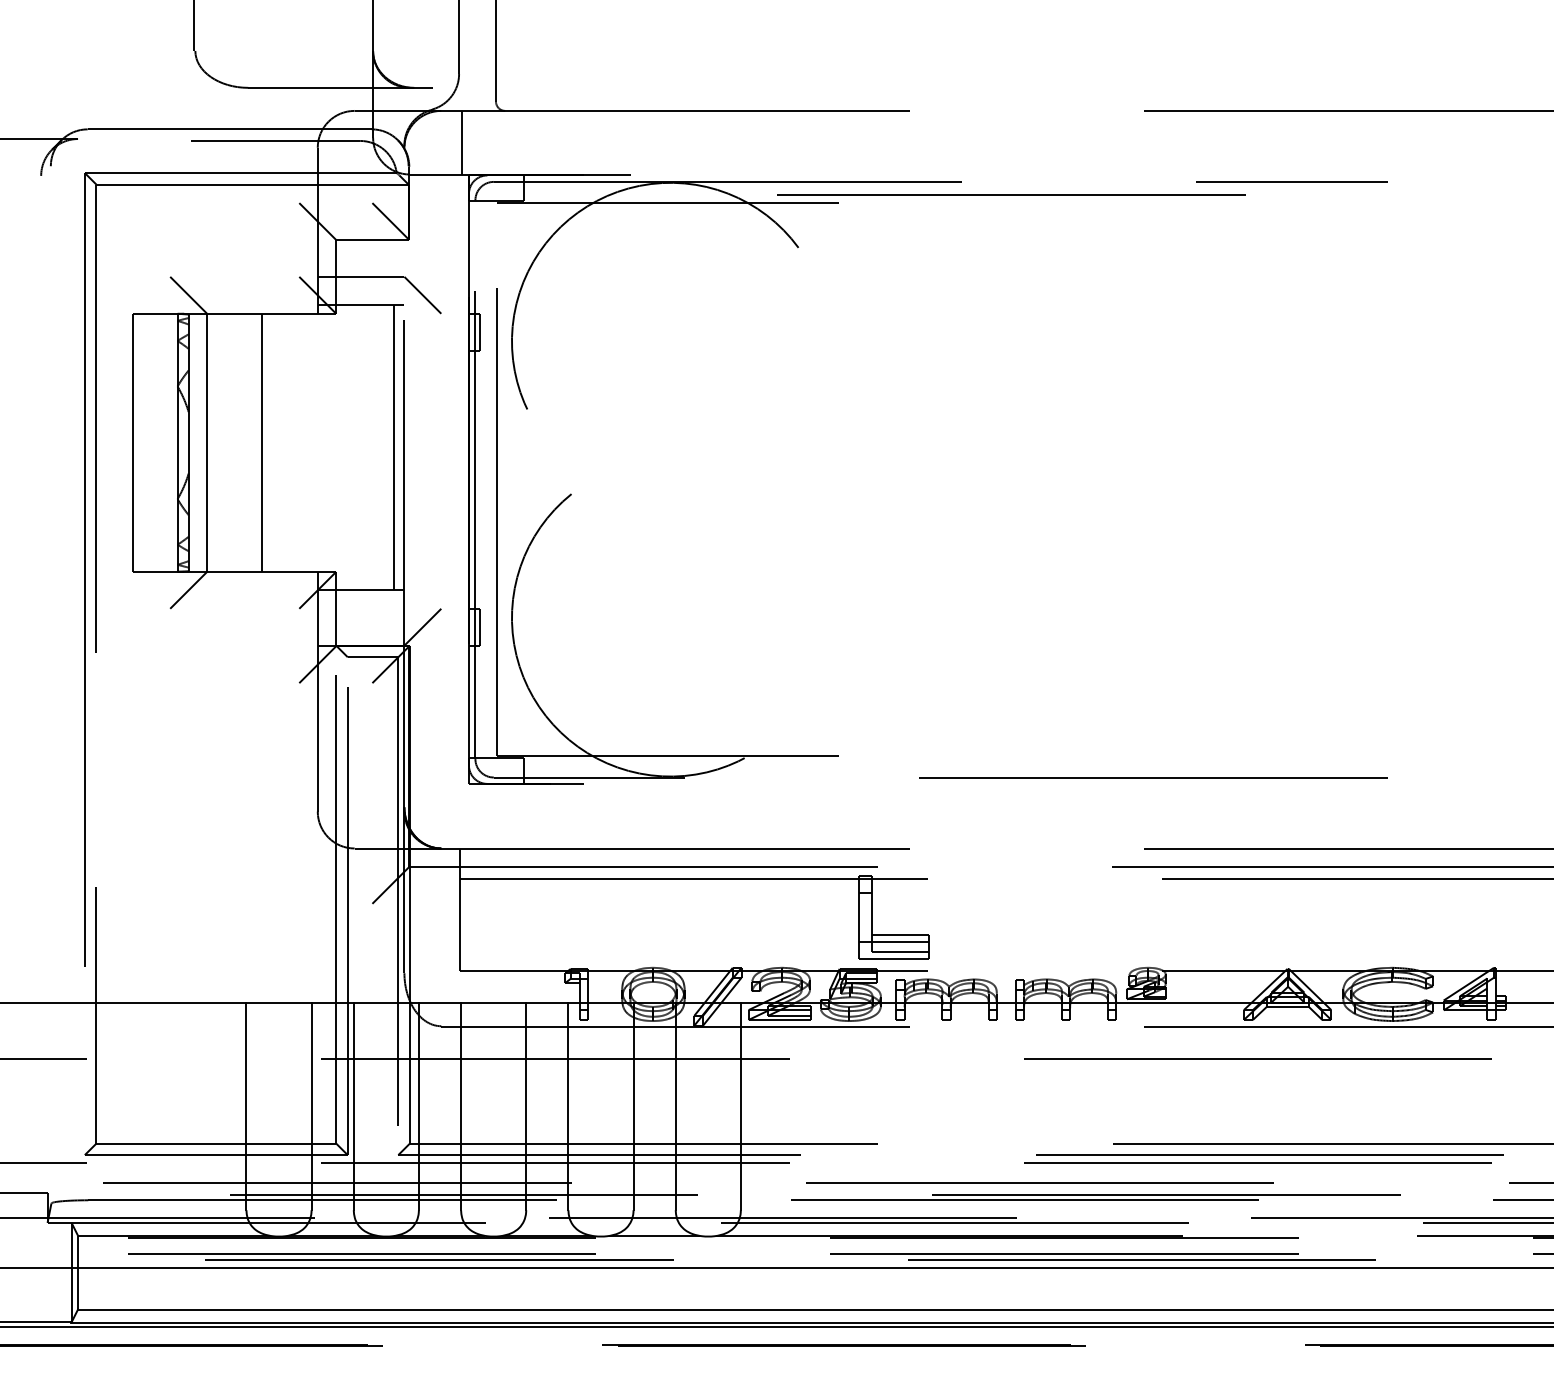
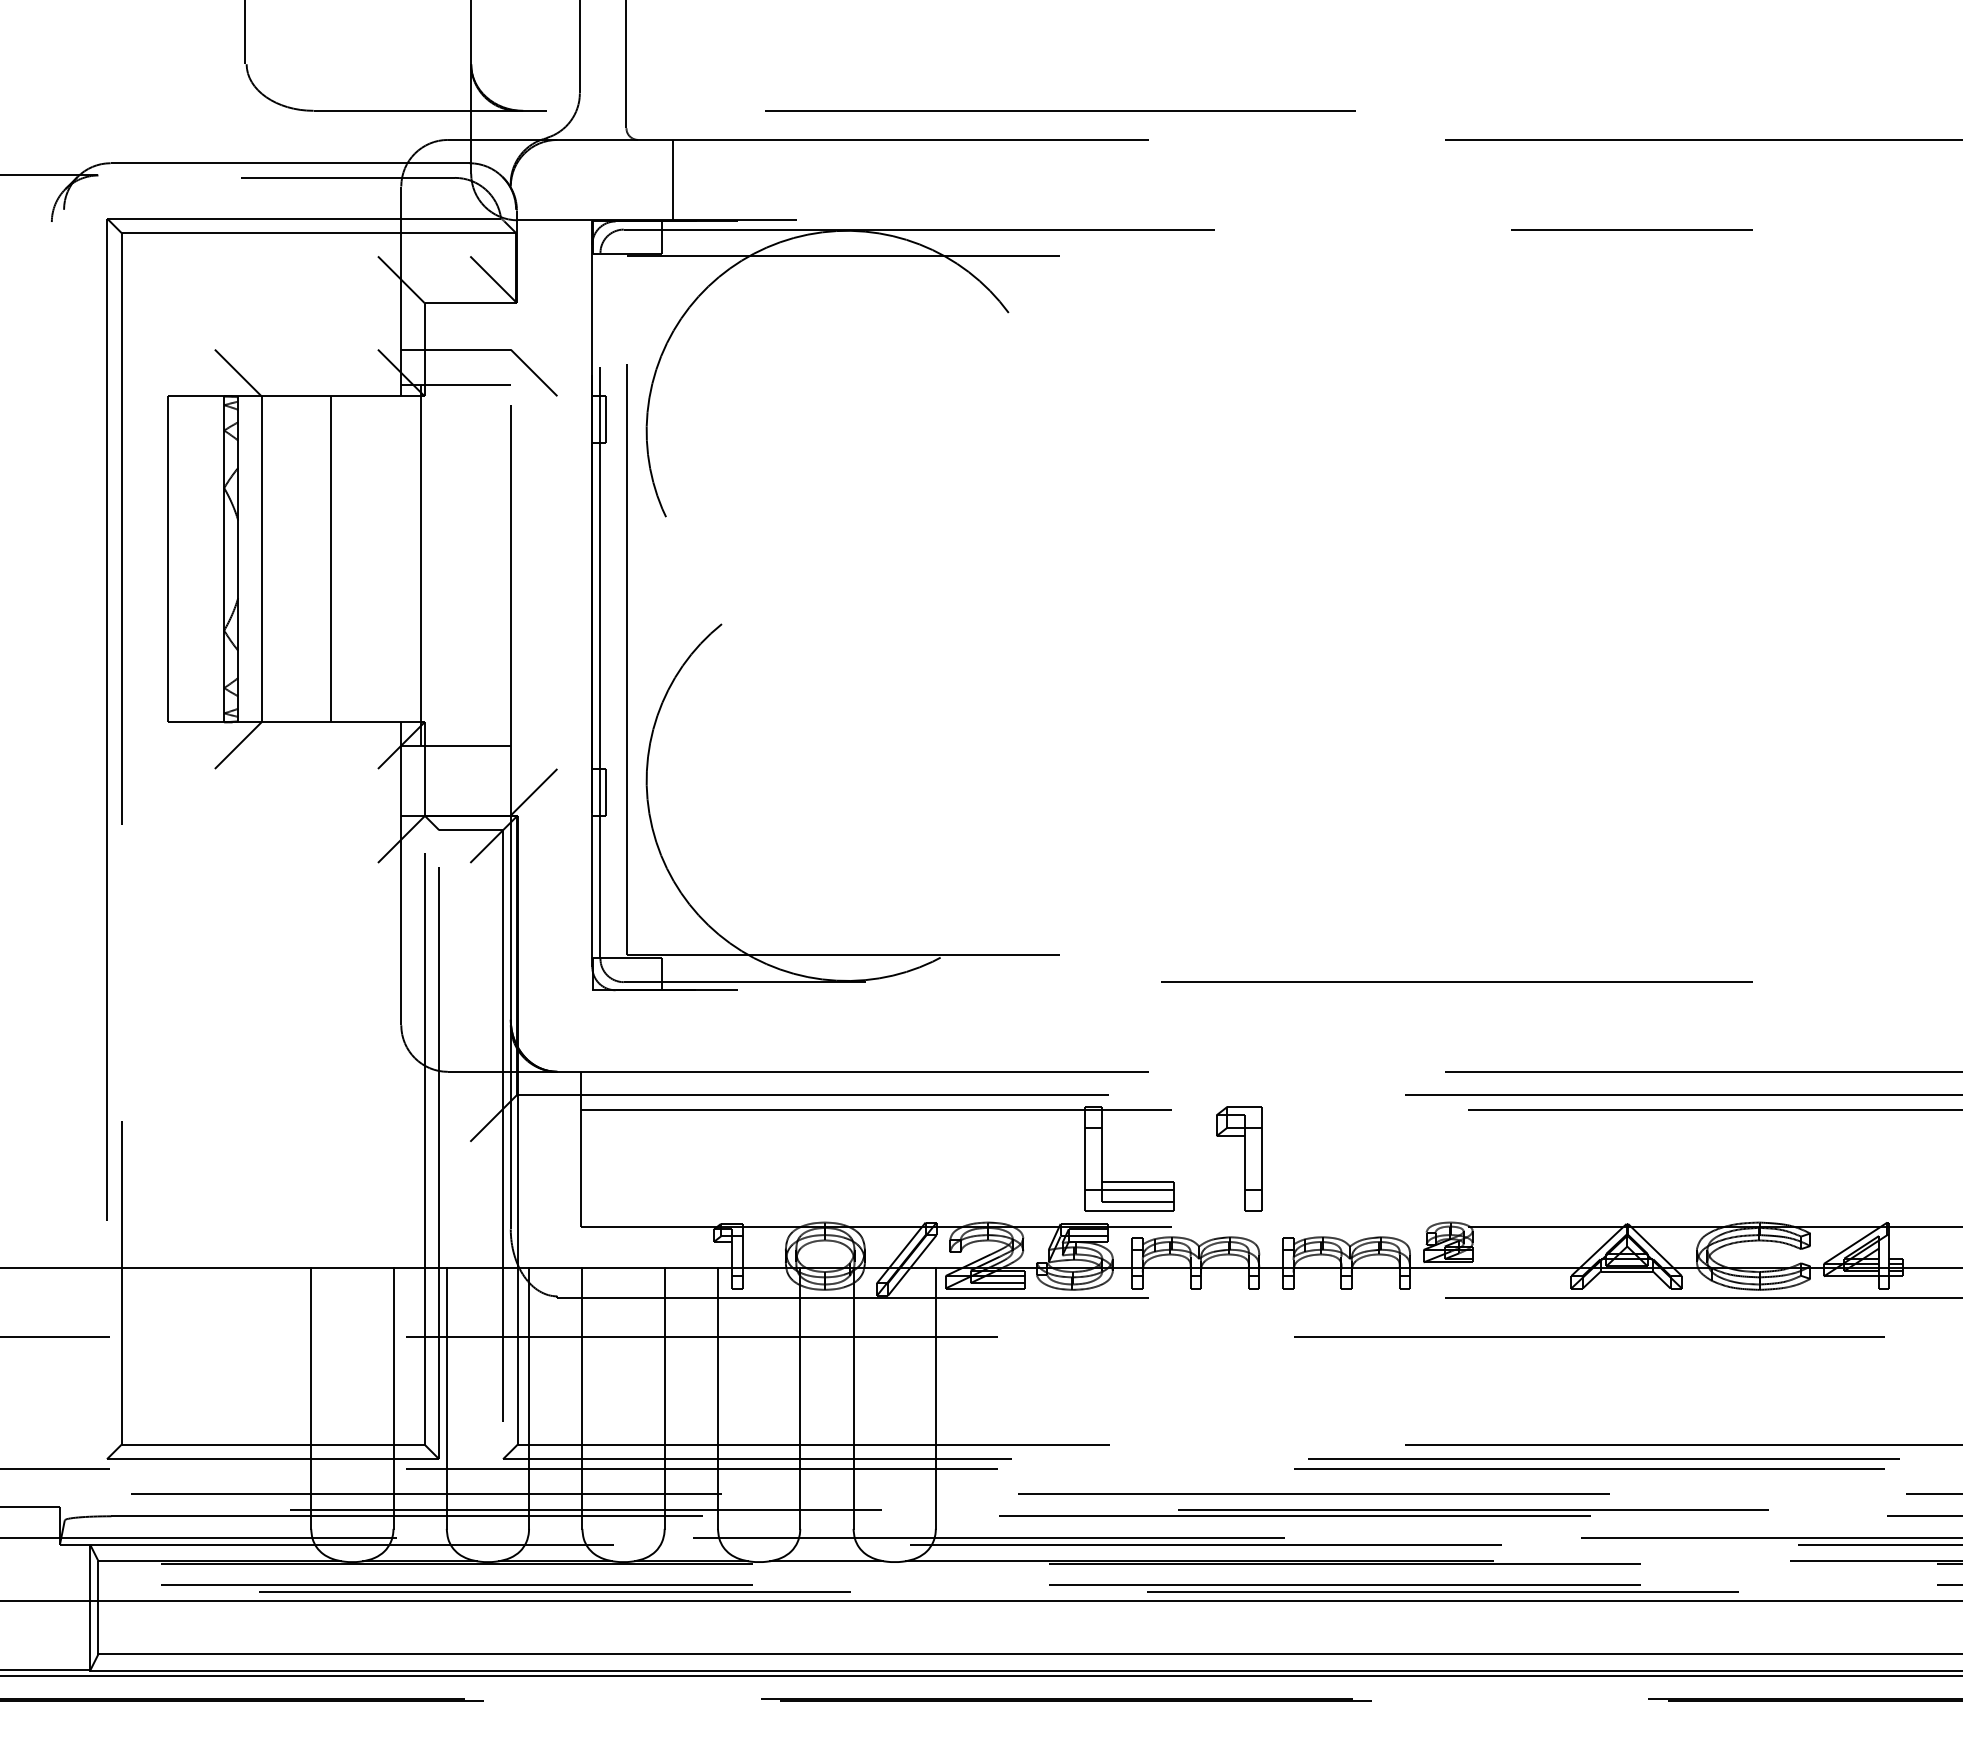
line: (461, 143) -> (673, 180), moved
line: (1011, 194) -> (1060, 110), moved
line: (394, 446) -> (421, 564), moved
part: (981, 917) -> (1239, 1158), added

